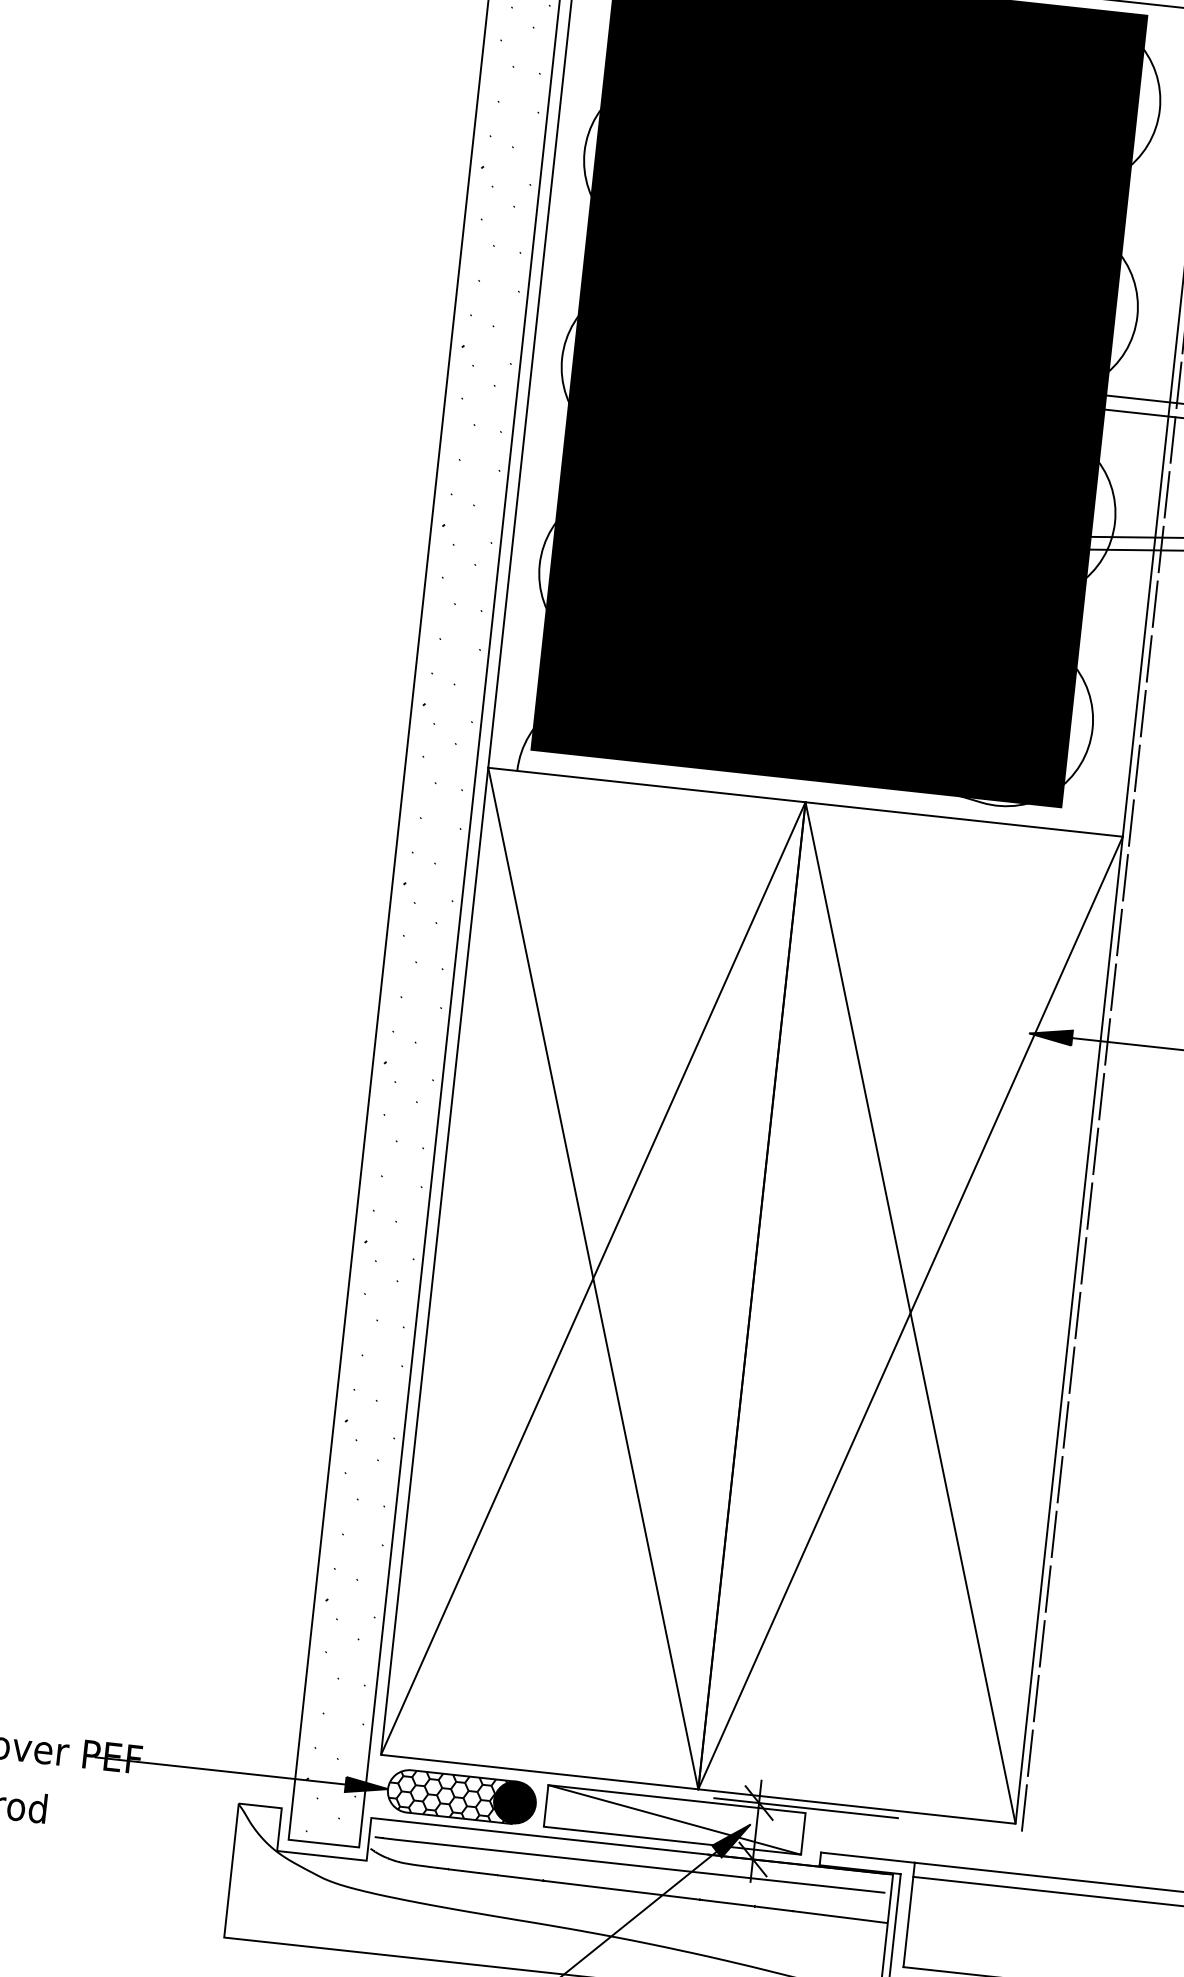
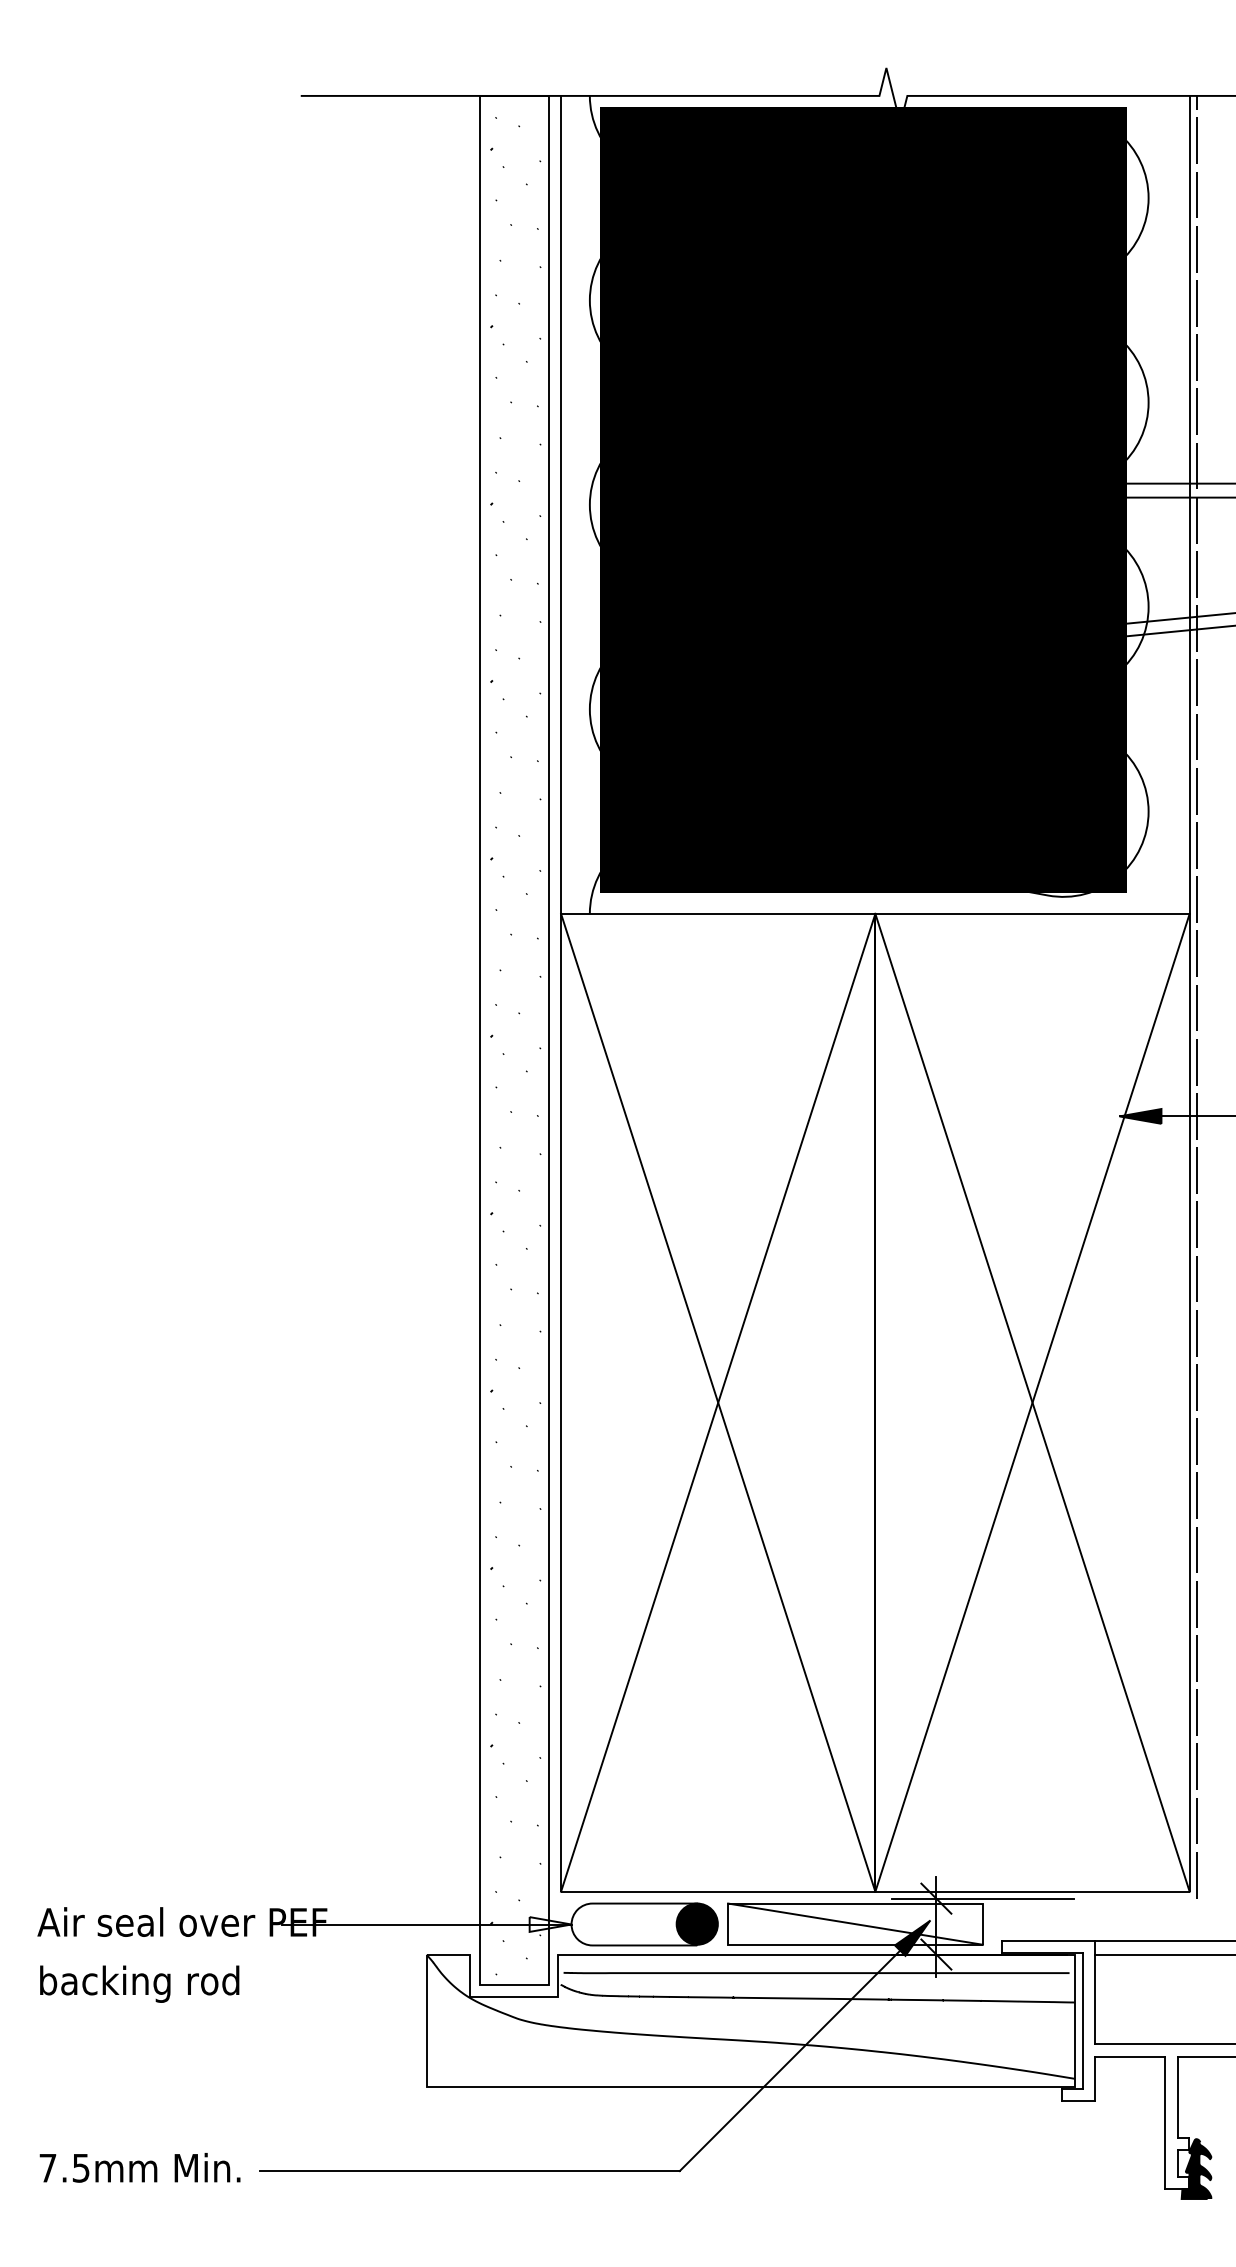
fill: (366, 1786) -> (550, 1924), removed
hatch: (451, 1796) -> (634, 1924), removed

